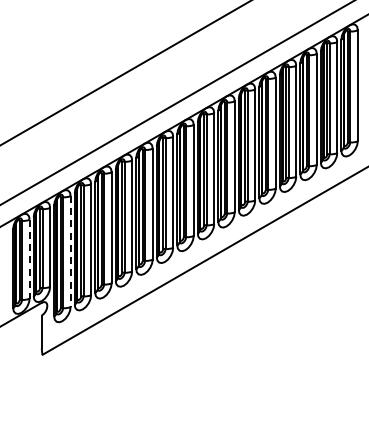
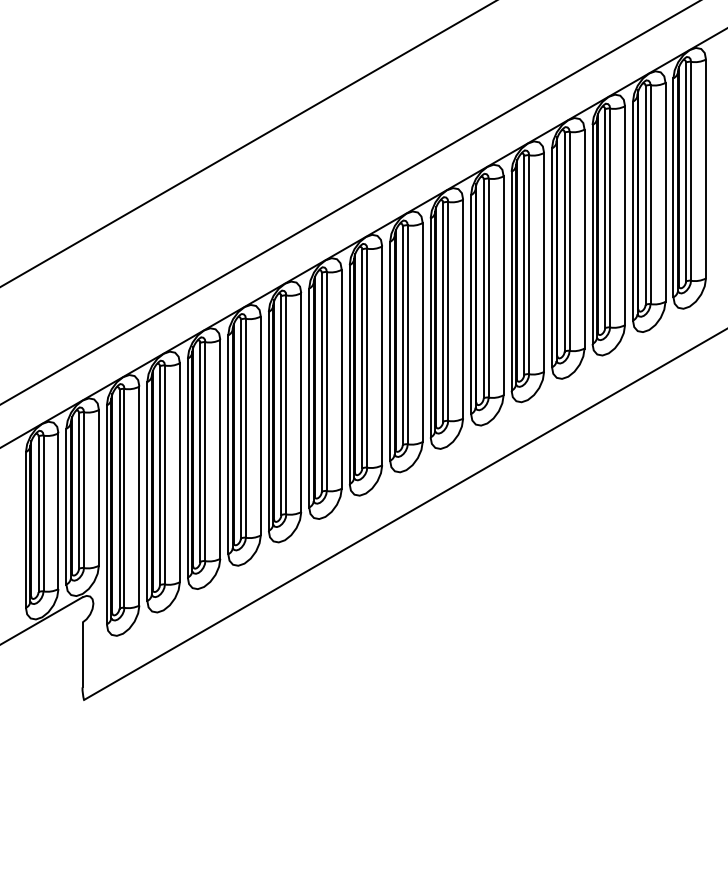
line: (70, 251) -> (139, 496), dashed -> solid
line: (29, 259) -> (58, 511), dashed -> solid

